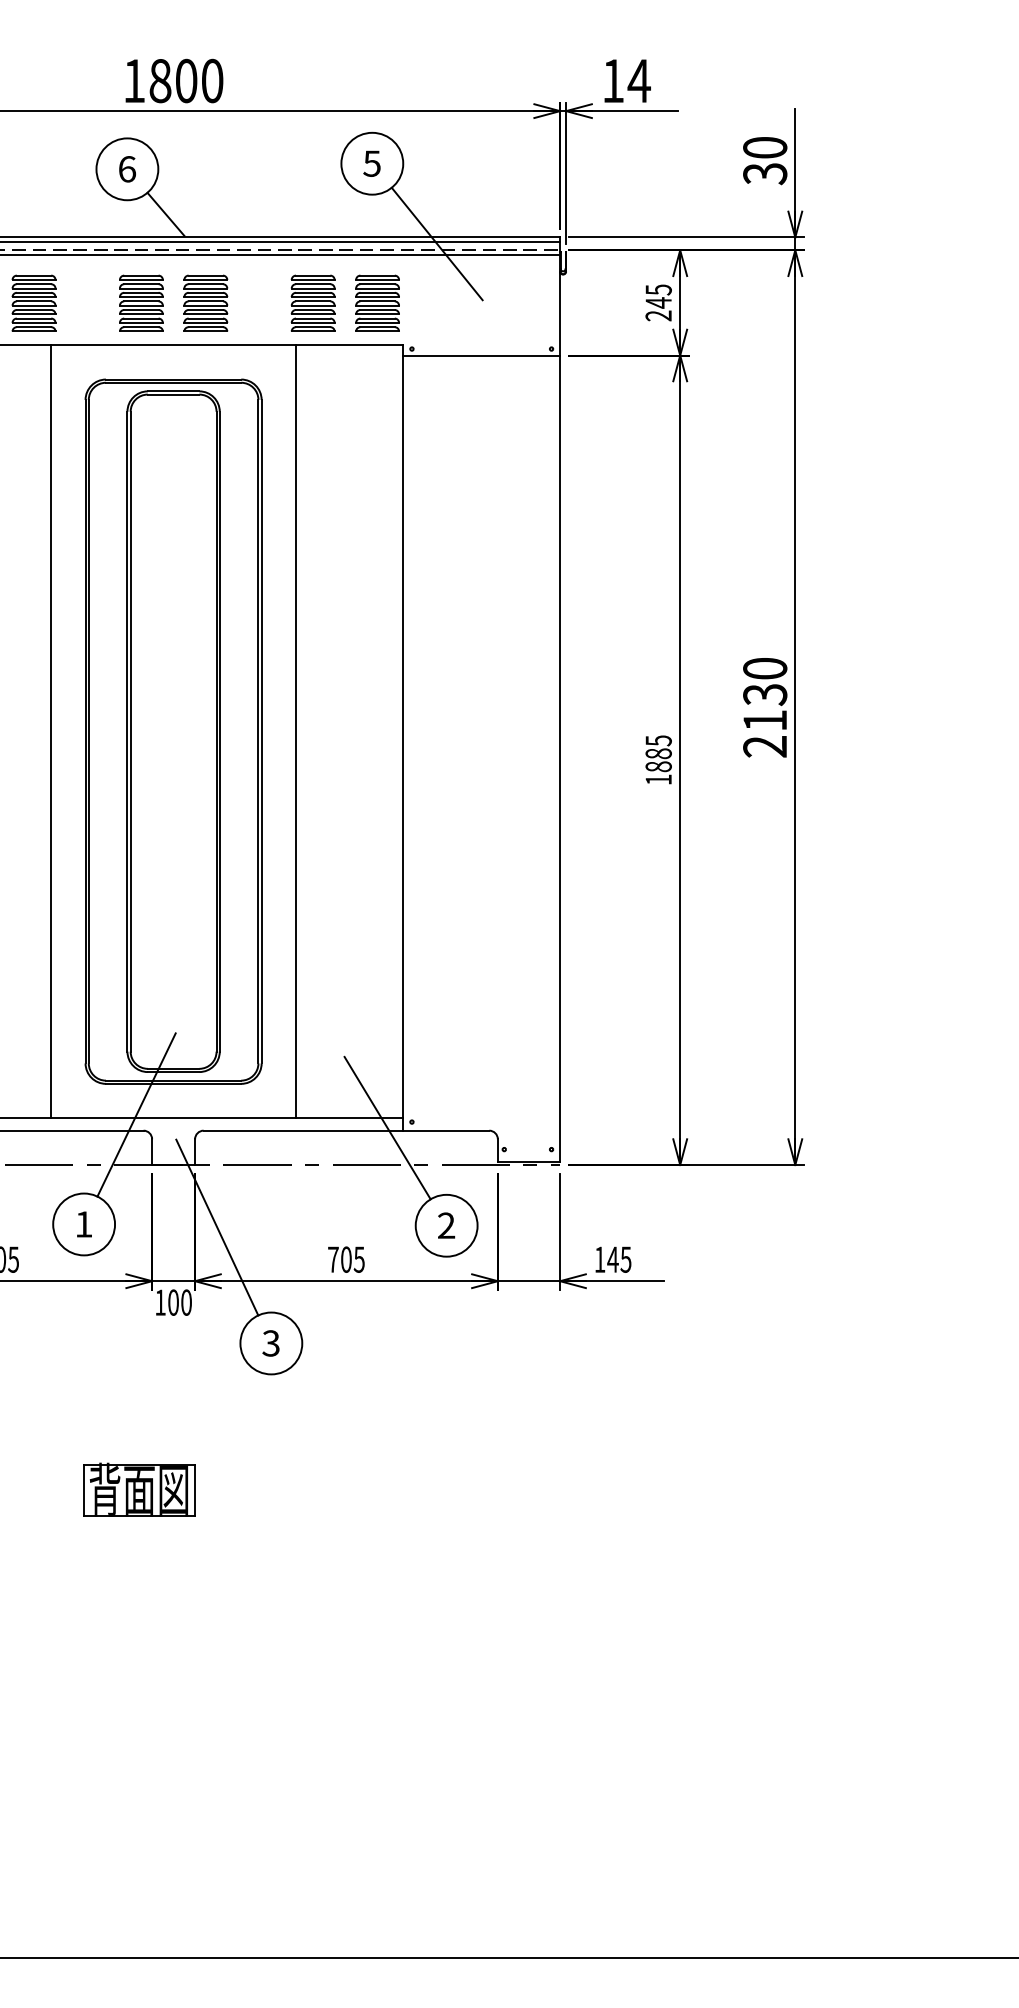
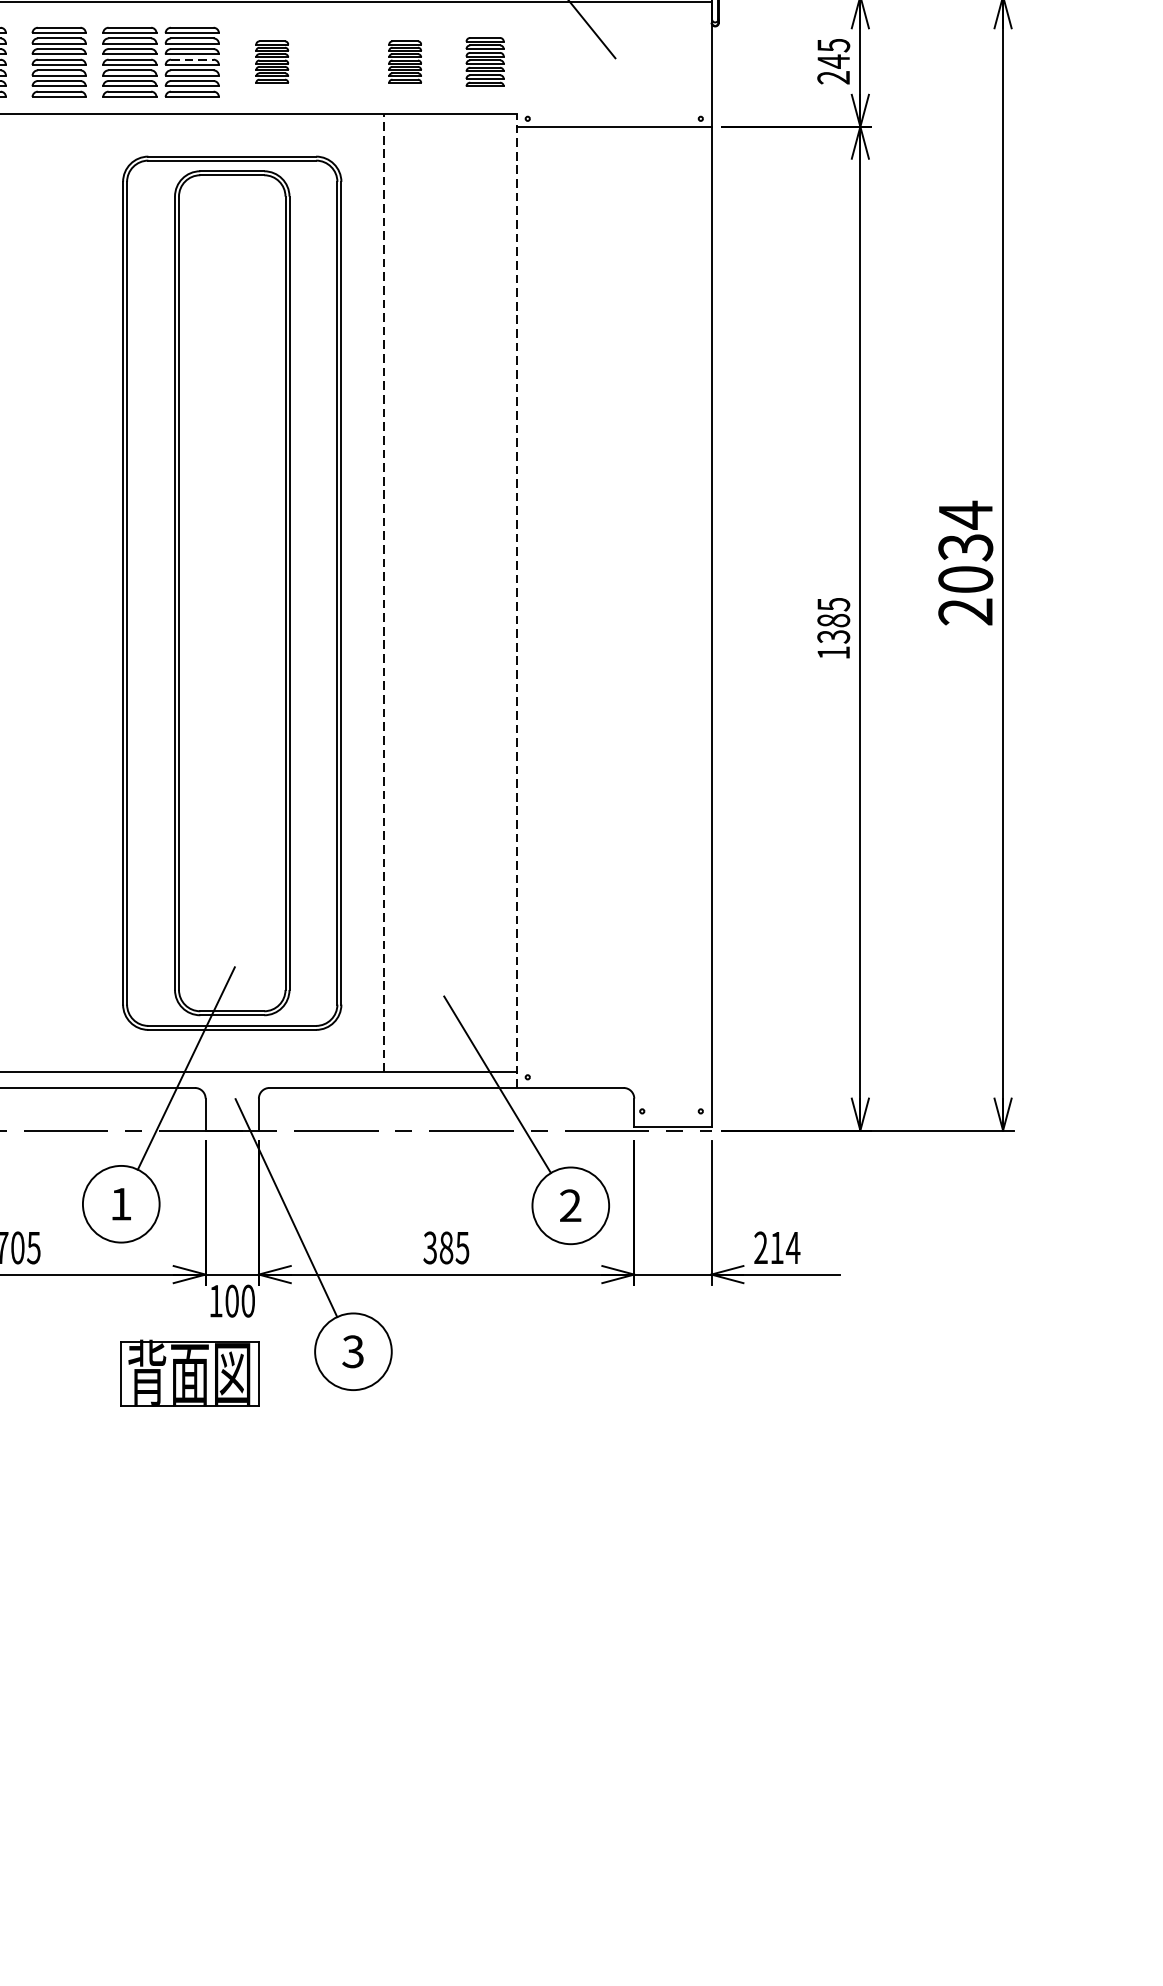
line: (141, 301) -> (192, 59), solid -> dashed
part: (90, 302) -> (129, 61), added
part: (205, 302) -> (271, 61), size x0.6
part: (312, 302) -> (404, 61), size x0.6
part: (377, 302) -> (485, 61), size x0.7
text: (765, 694) -> (966, 547), 2130 -> 2034
line: (51, 730) -> (80, 591), removed
line: (296, 731) -> (384, 593), solid -> dashed
line: (403, 737) -> (517, 600), solid -> dashed
text: (658, 766) -> (833, 636), 1885 -> 1385
text: (339, 1259) -> (437, 1247), 705 -> 385
text: (612, 1259) -> (776, 1247), 145 -> 214
part: (139, 1489) -> (189, 1372), moved

